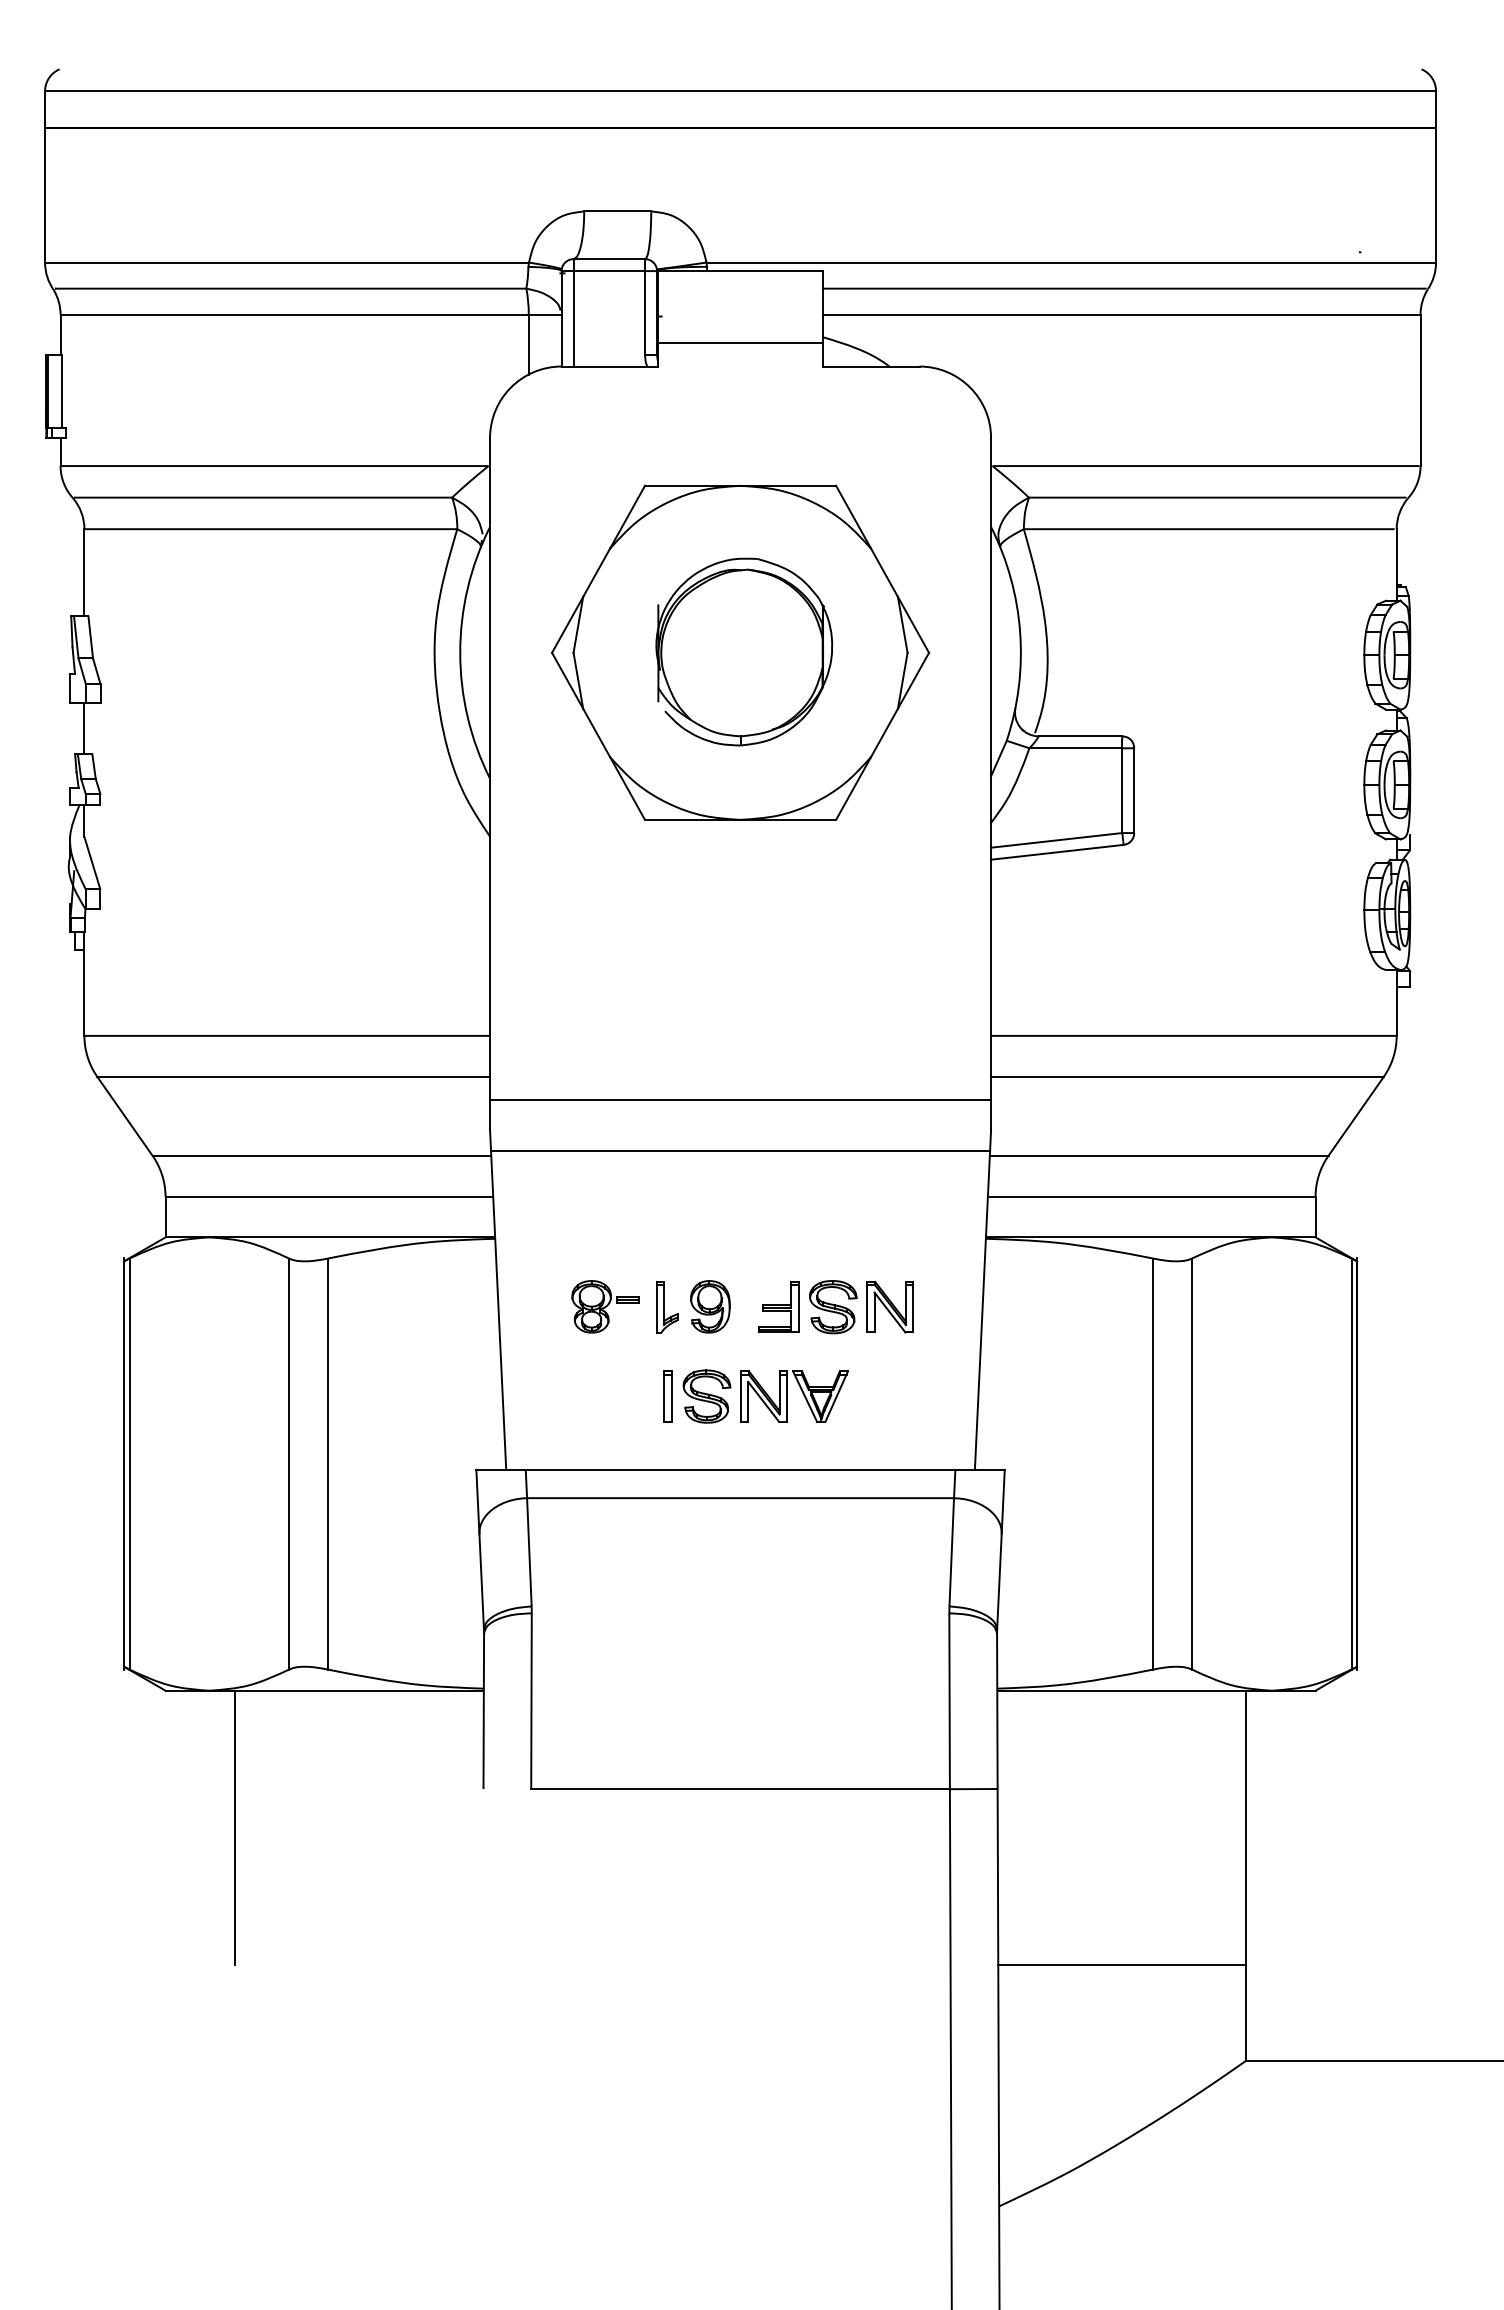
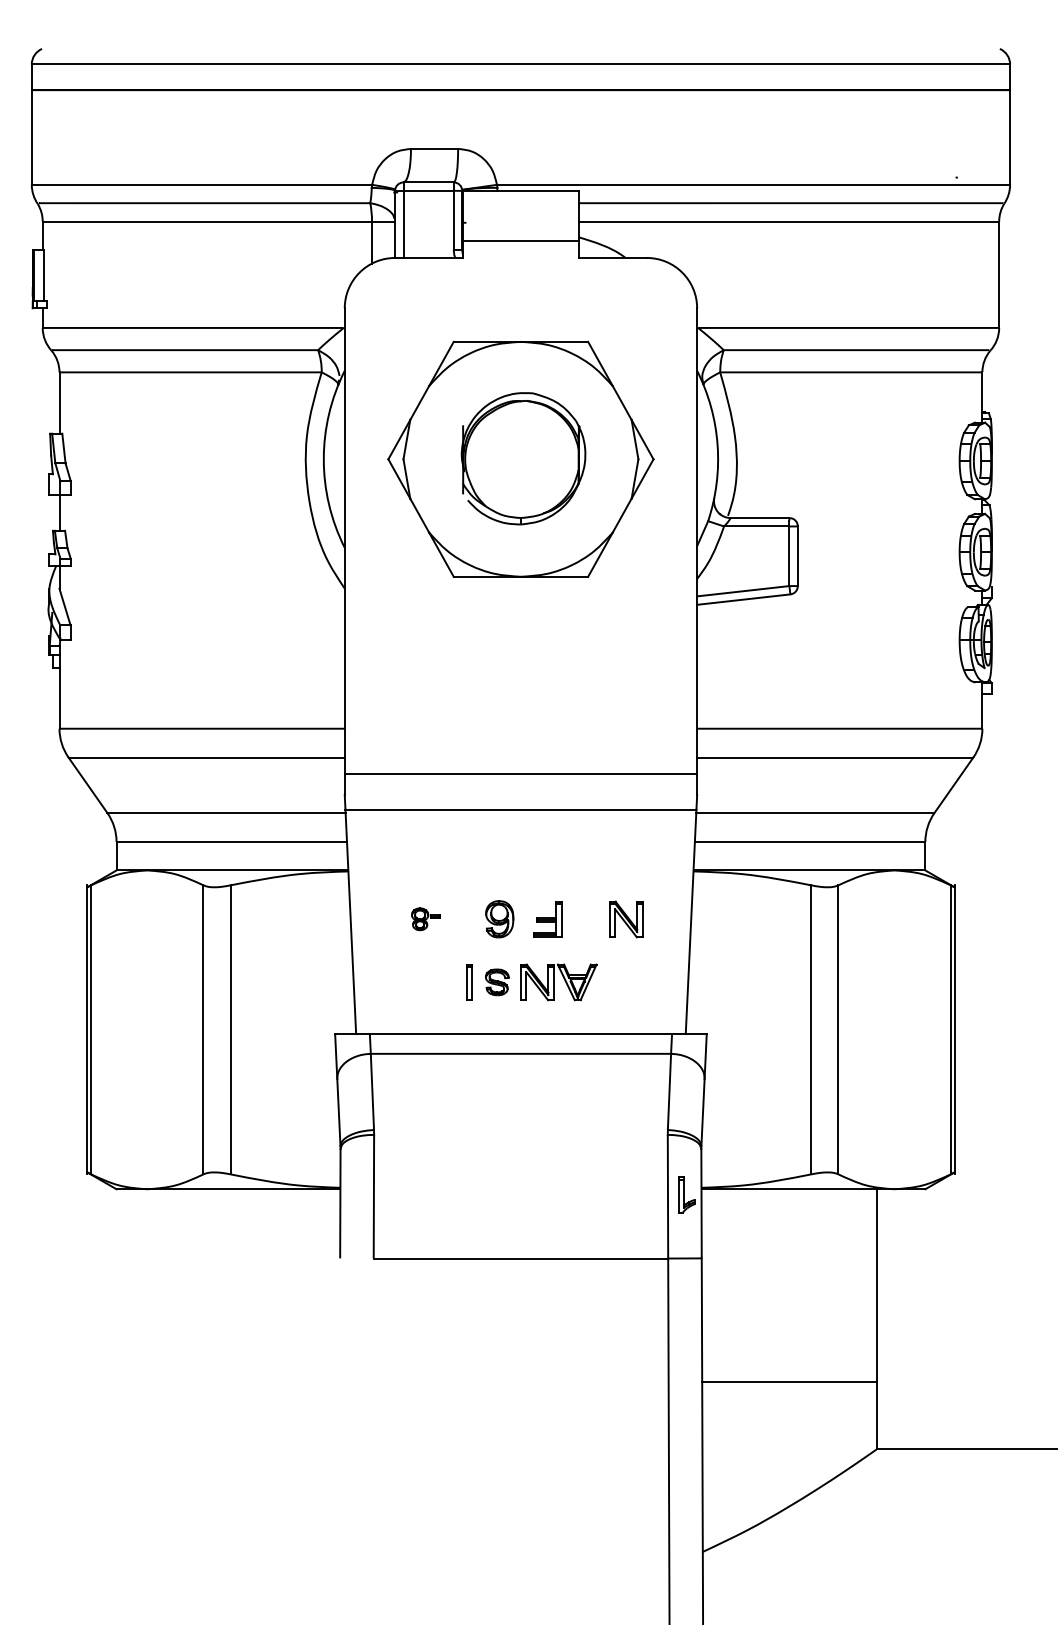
part: (605, 1306) -> (425, 919), size x0.6
part: (667, 1307) -> (686, 1195), moved
part: (833, 1307) -> (586, 919), removed
part: (706, 1396) -> (496, 982), size x0.7
line: (234, 1827) -> (165, 1285), removed

